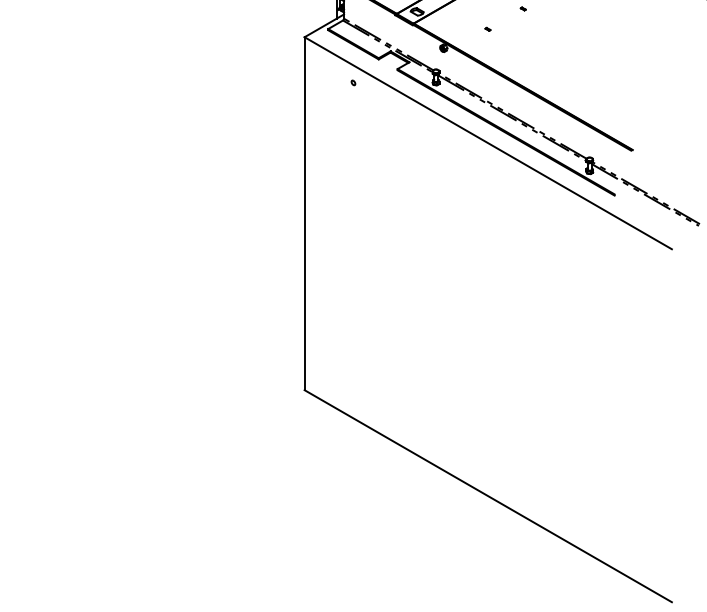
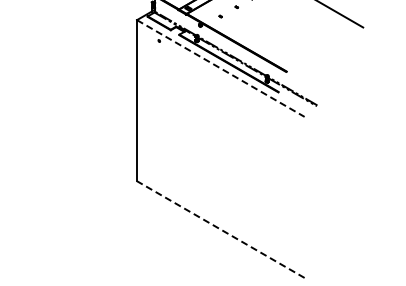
line: (487, 143) -> (220, 68), solid -> dashed
line: (487, 496) -> (220, 229), solid -> dashed

